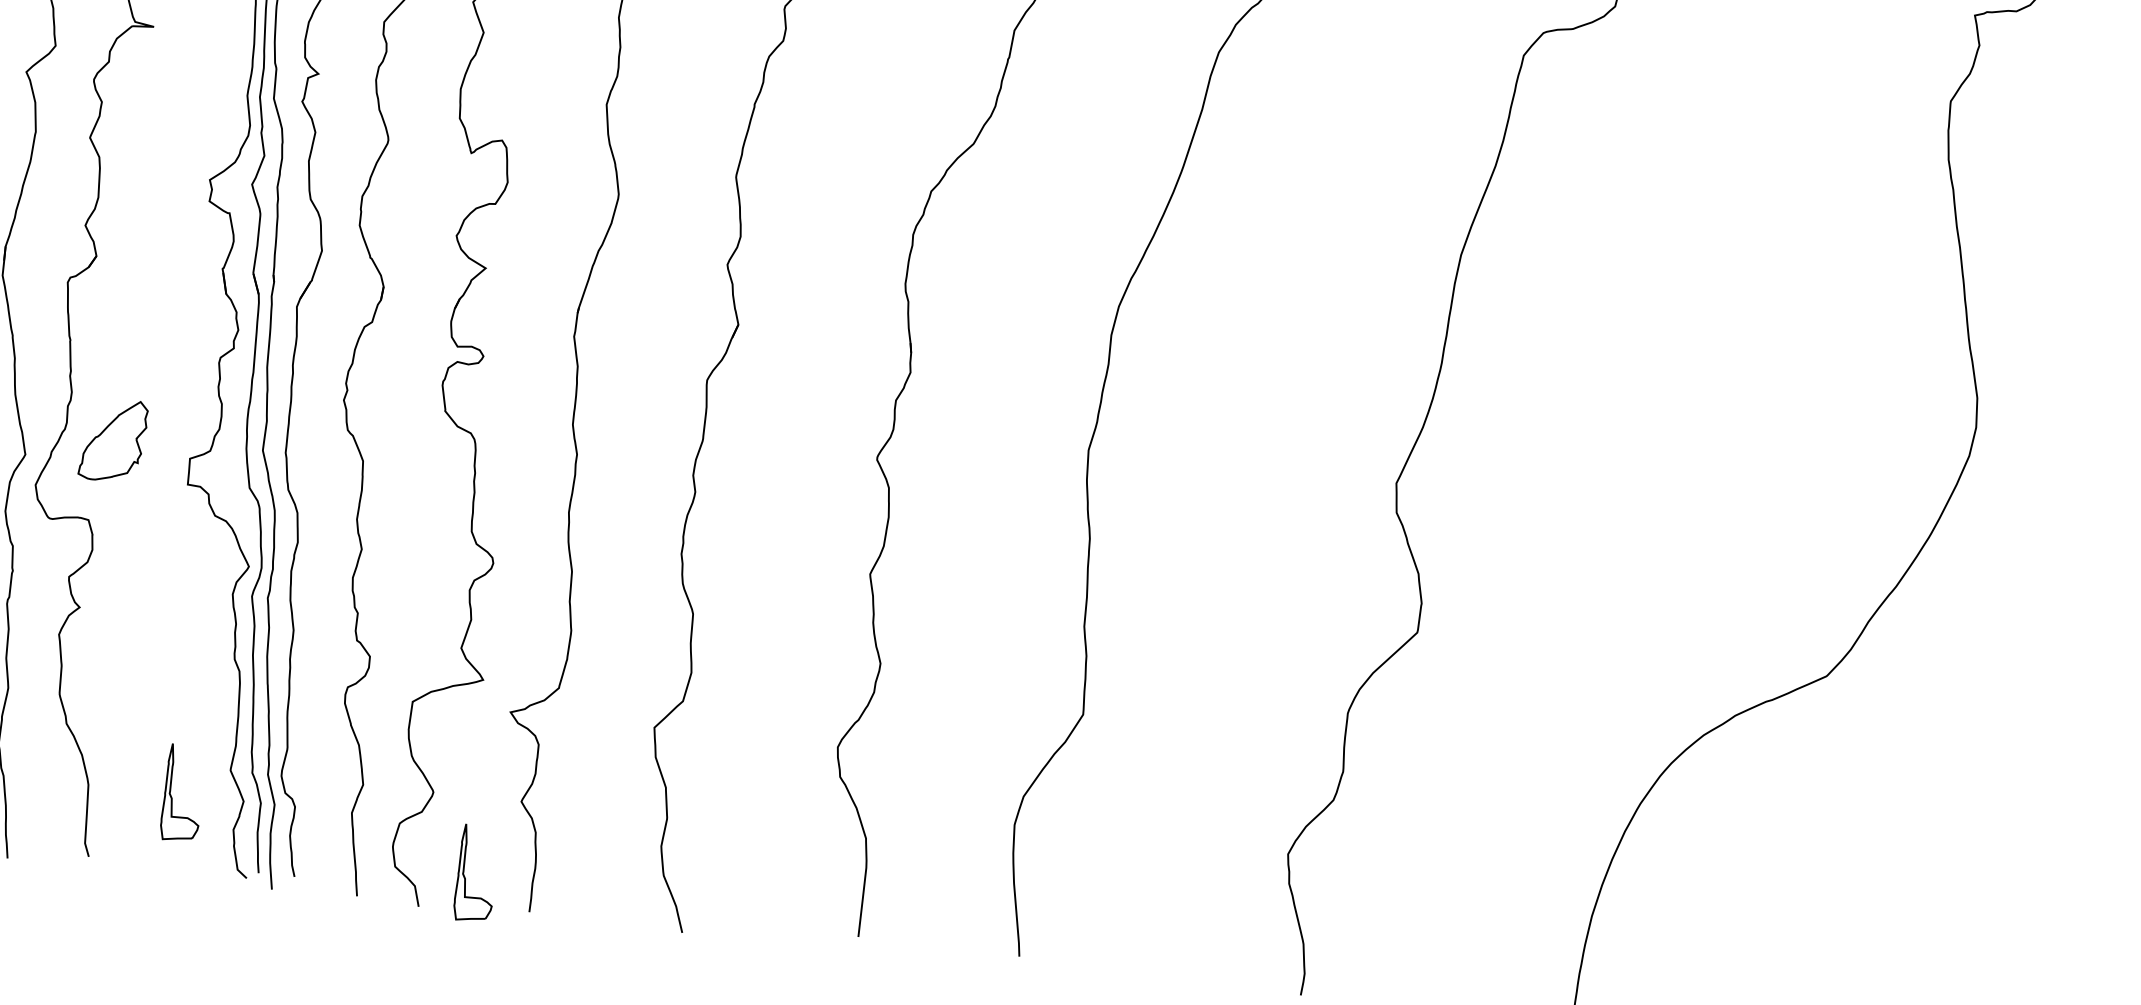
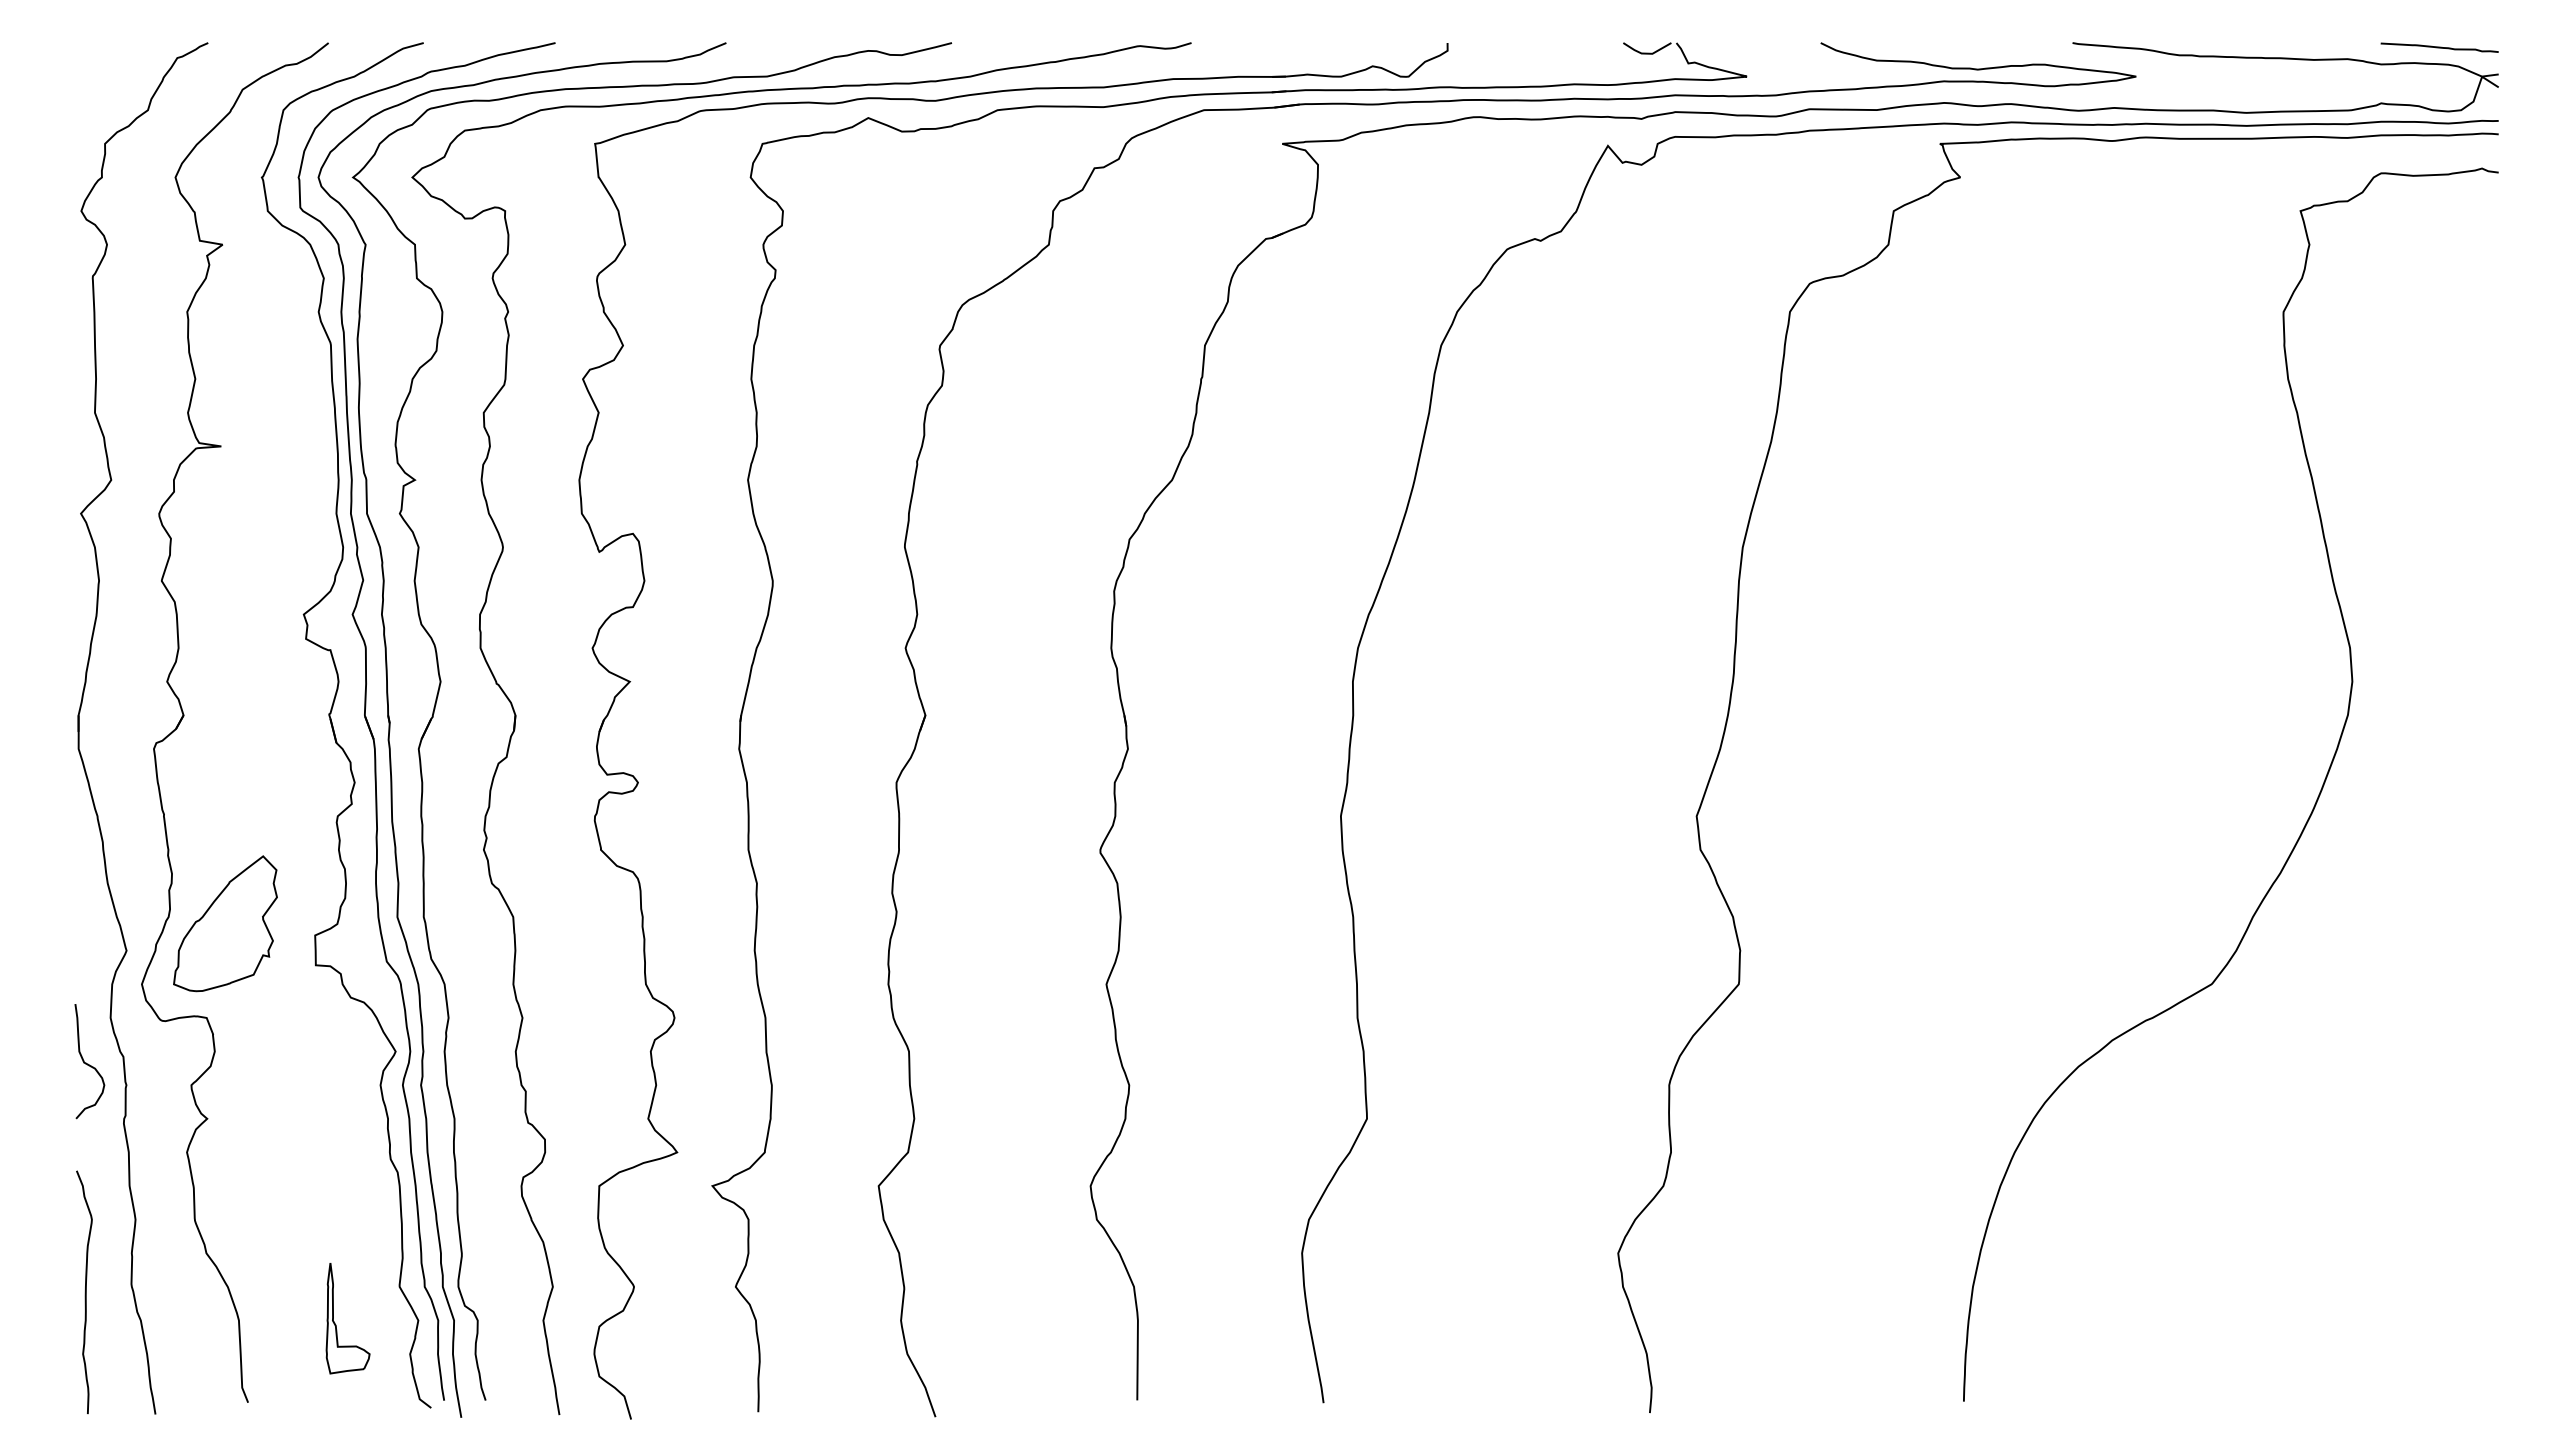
part: (113, 440) -> (225, 923), size x1.43
part: (465, 877) -> (681, 1380), removed

